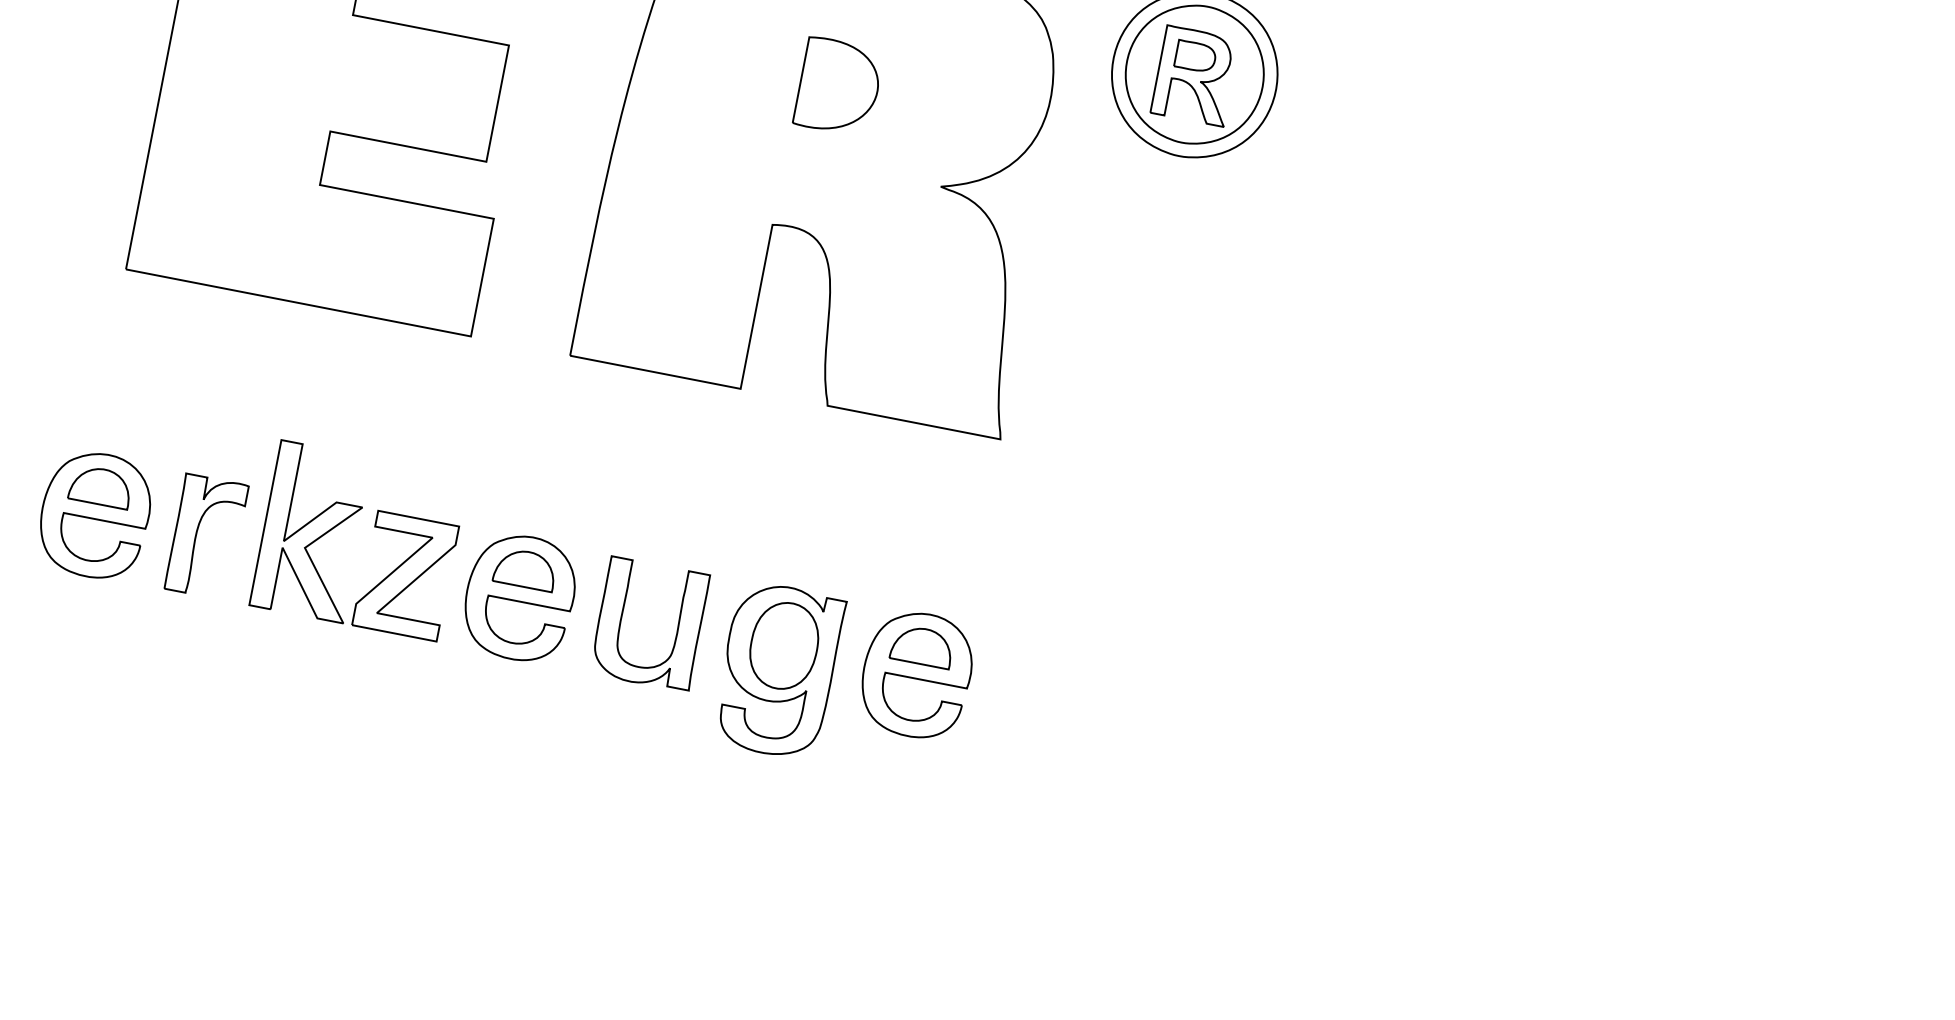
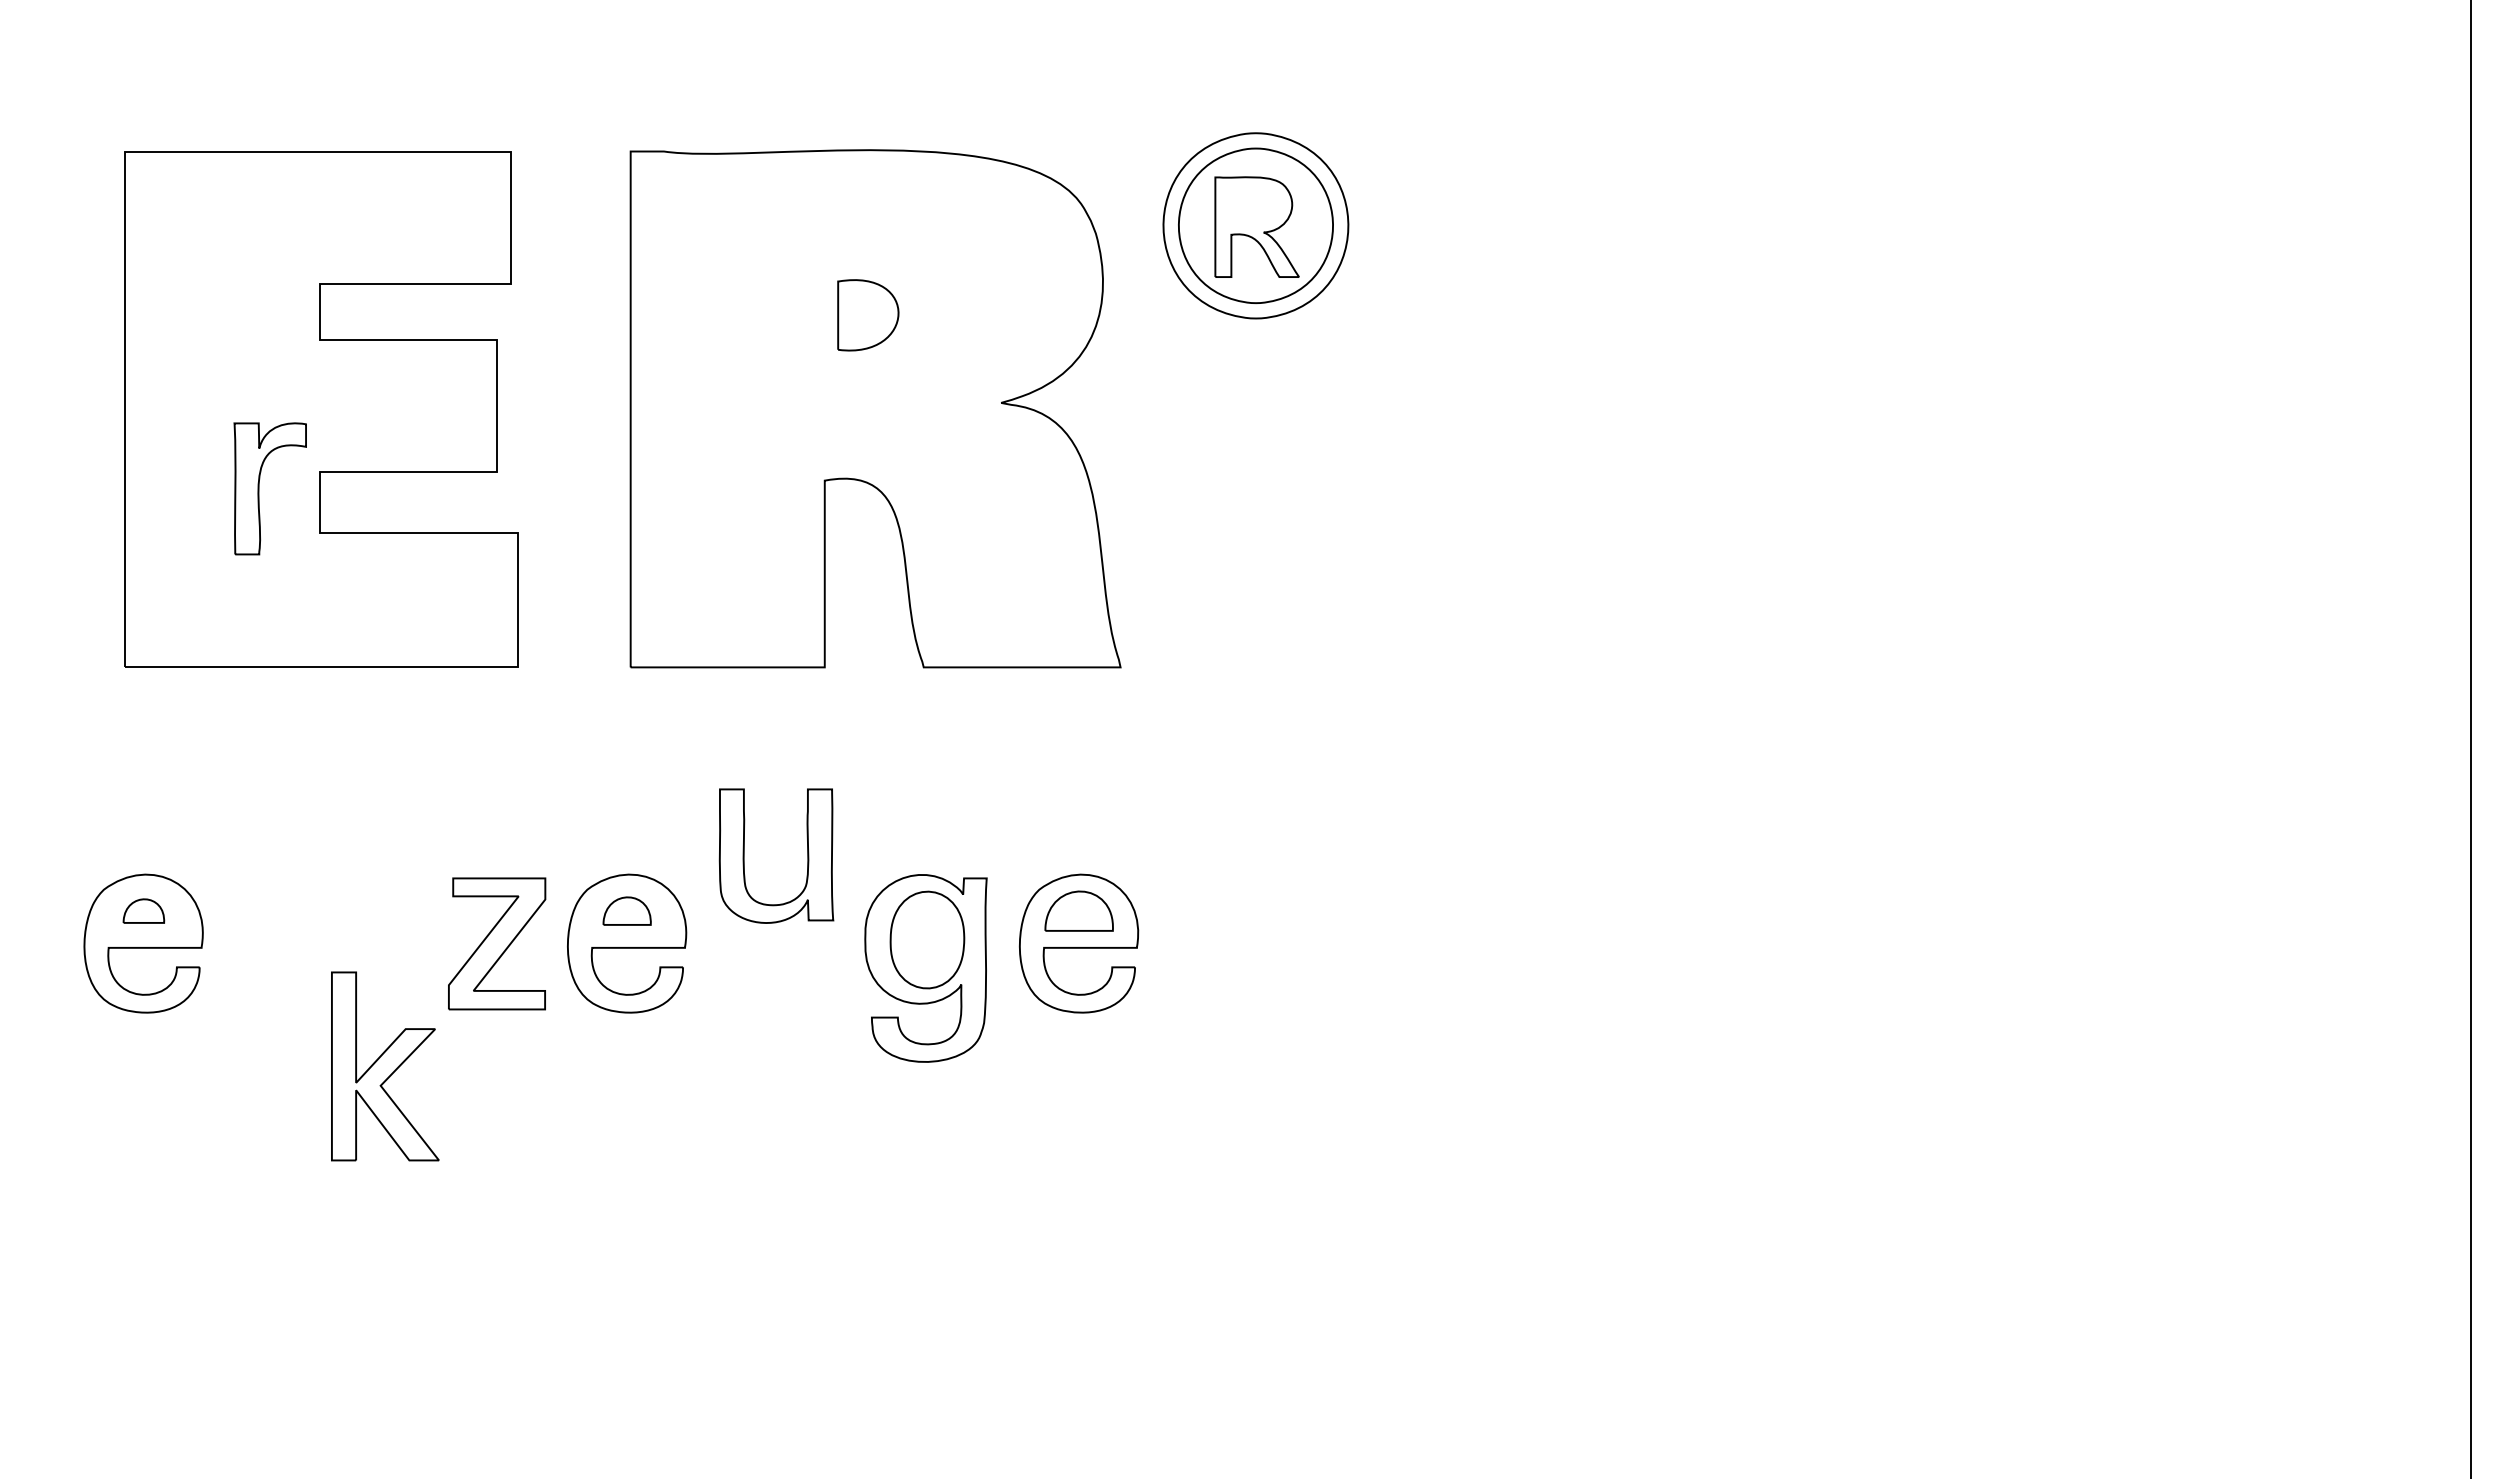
part: (1195, 56) -> (1252, 205), removed
part: (839, 87) -> (868, 315), size x0.7
part: (100, 486) -> (143, 910), size x0.6
part: (312, 531) -> (385, 1066), moved
part: (196, 534) -> (259, 488), moved
part: (524, 568) -> (626, 910), size x0.7
part: (677, 629) -> (807, 855), moved

